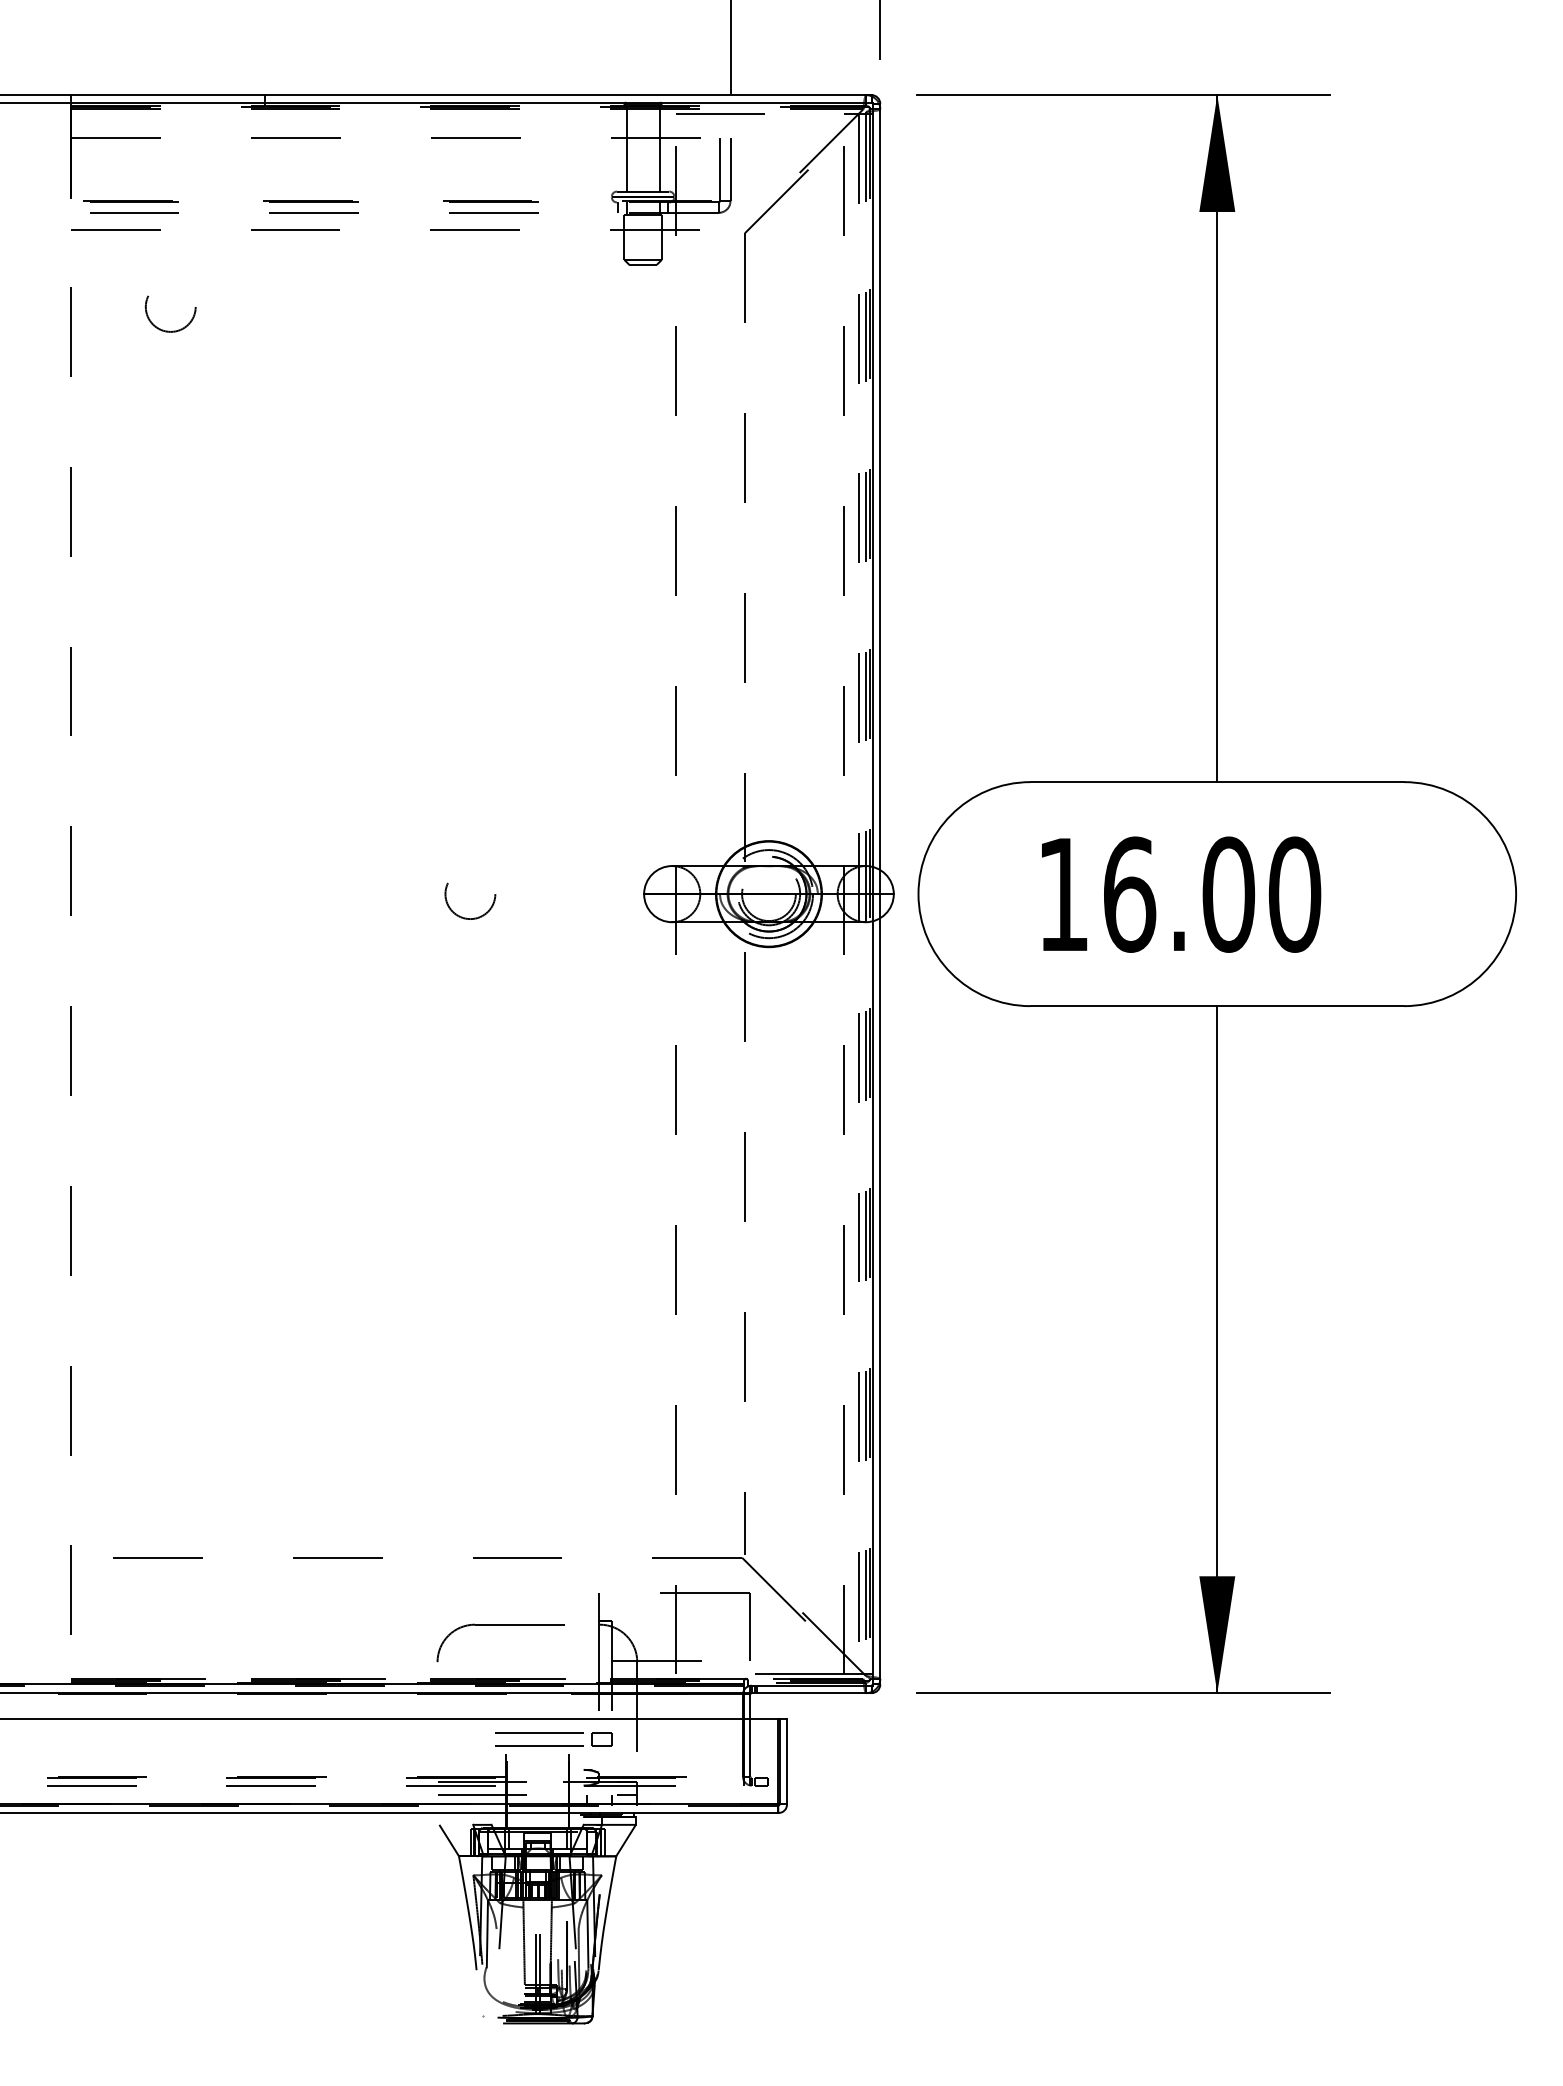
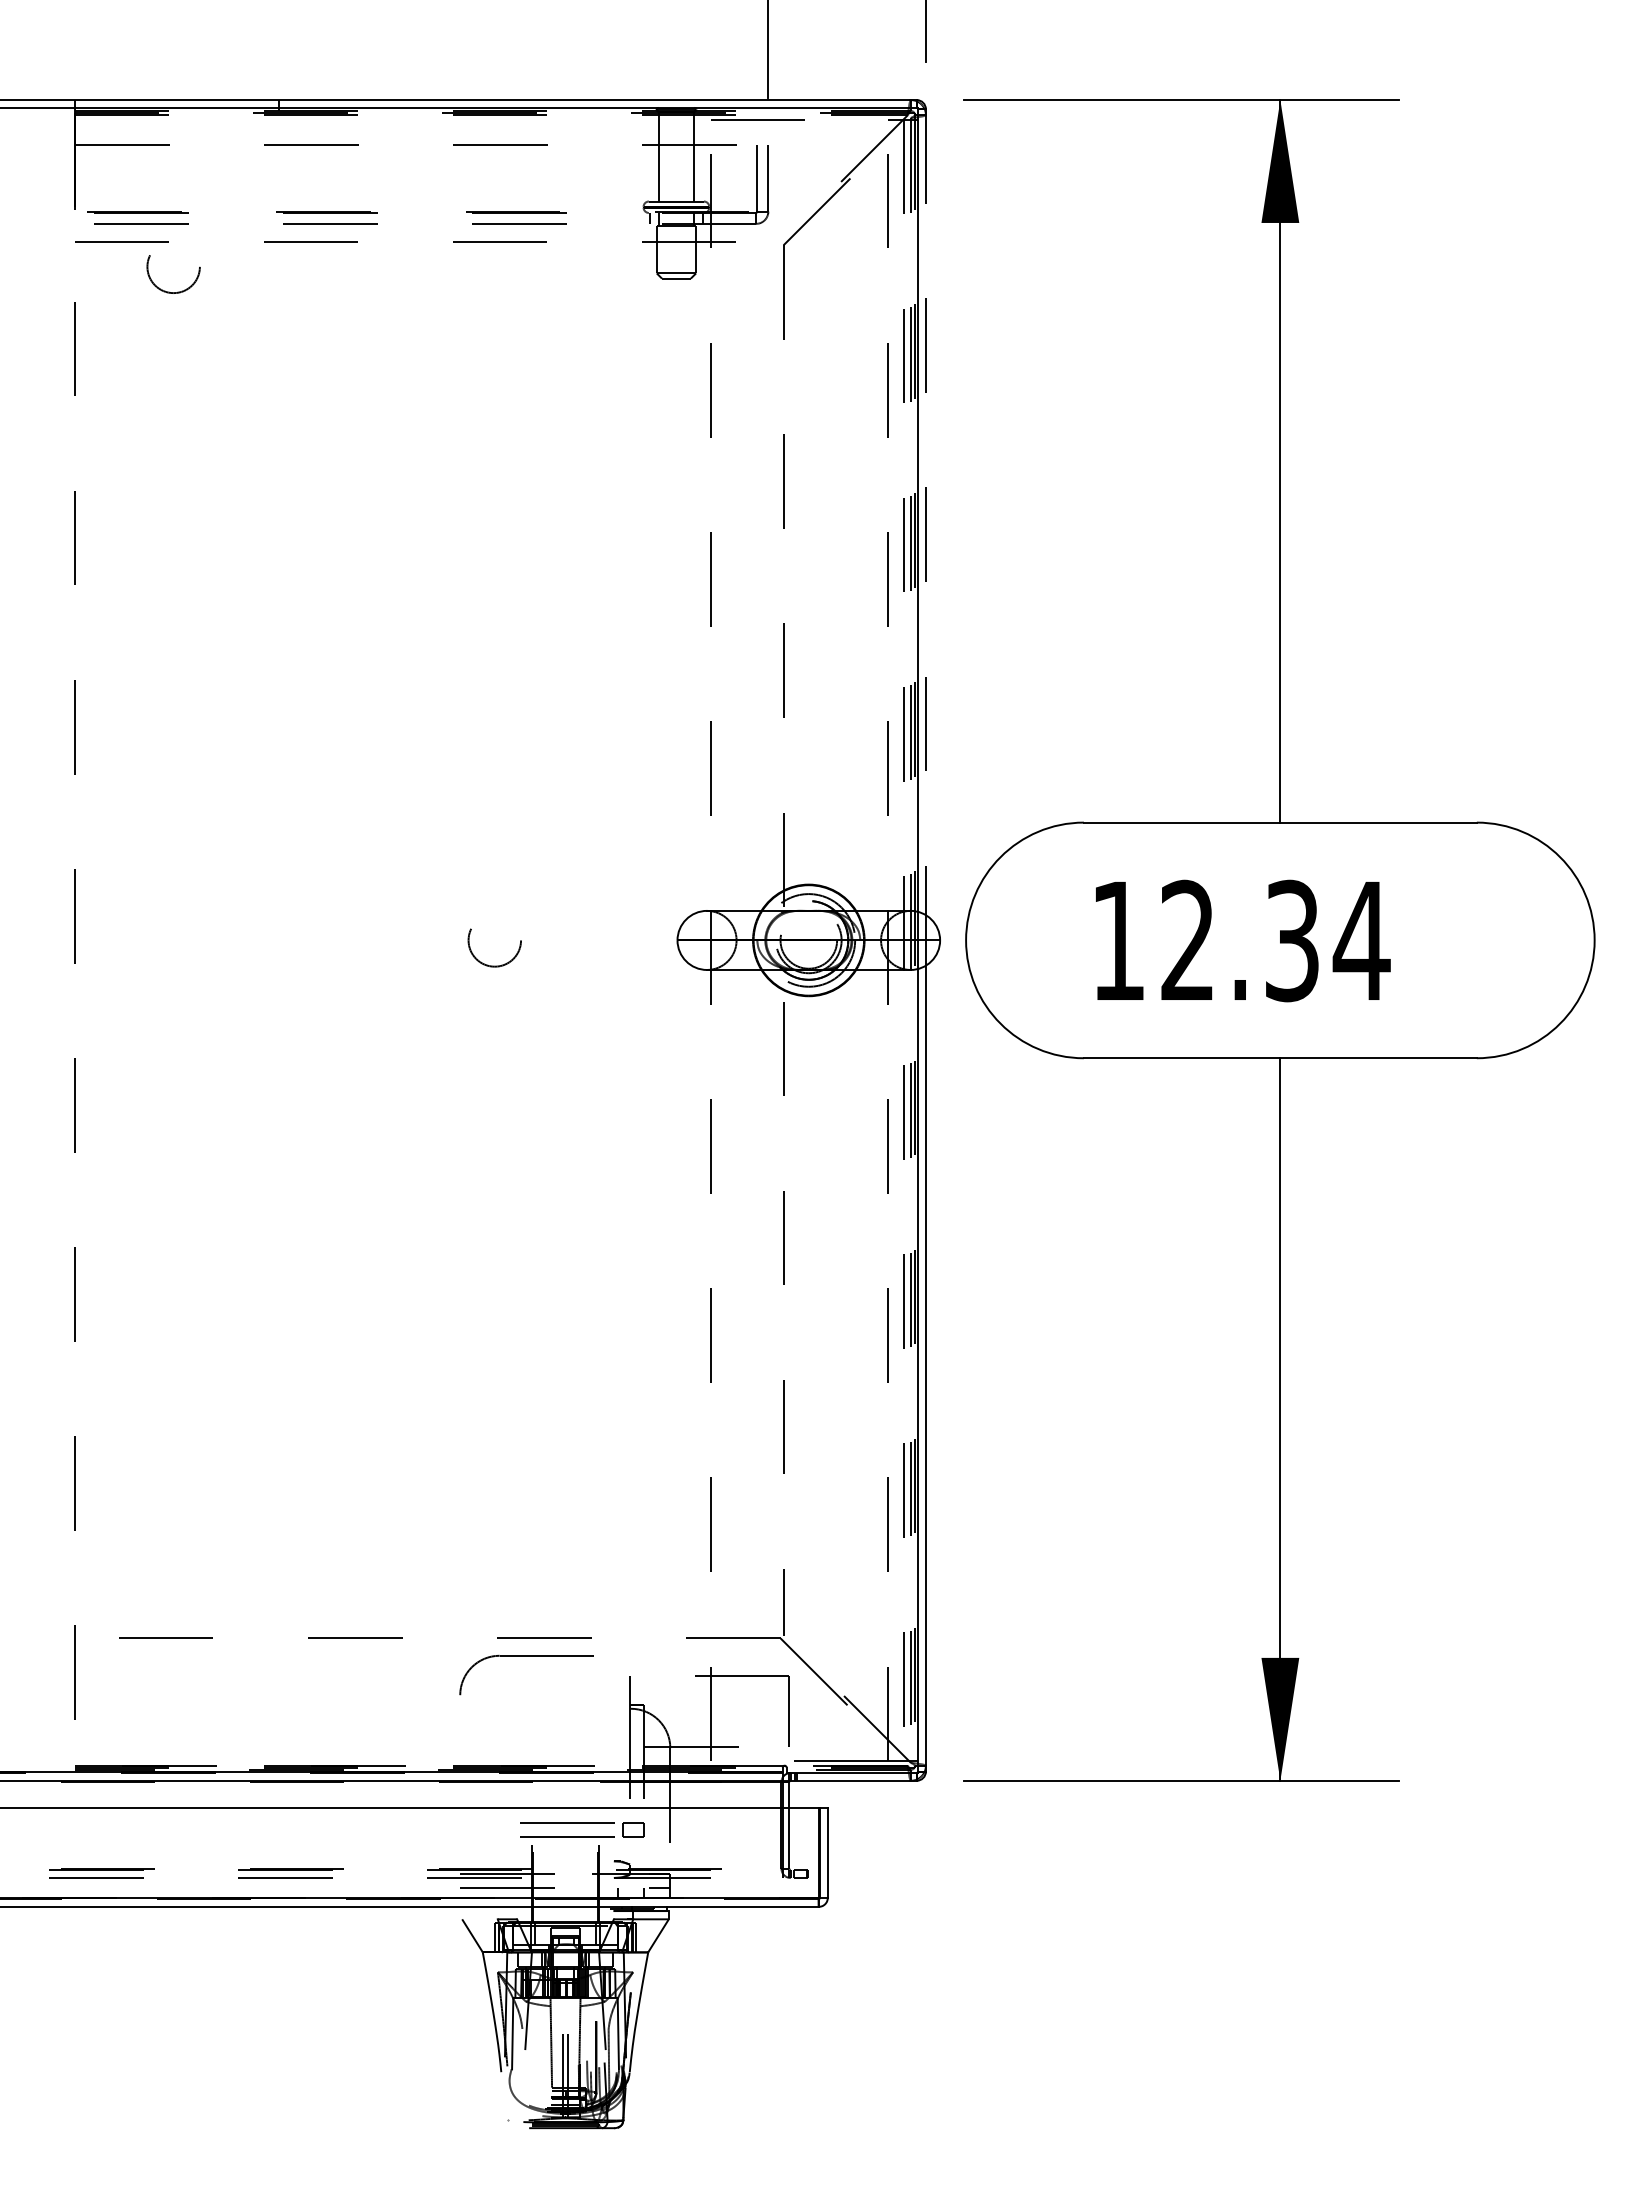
circle: (170, 314) -> (173, 274), moved
line: (879, 487) -> (925, 512), solid -> dashed
text: (1212, 894) -> (1275, 940), 16.00 -> 12.34
part: (500, 1625) -> (526, 1656), moved

